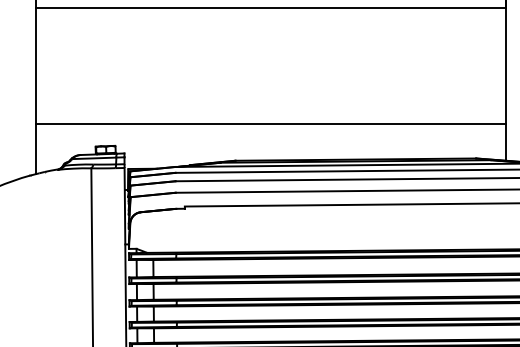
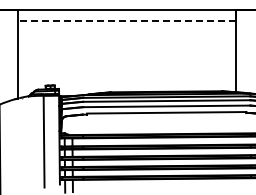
line: (269, 8) -> (126, 21), solid -> dashed
line: (269, 124) -> (126, 75), removed

